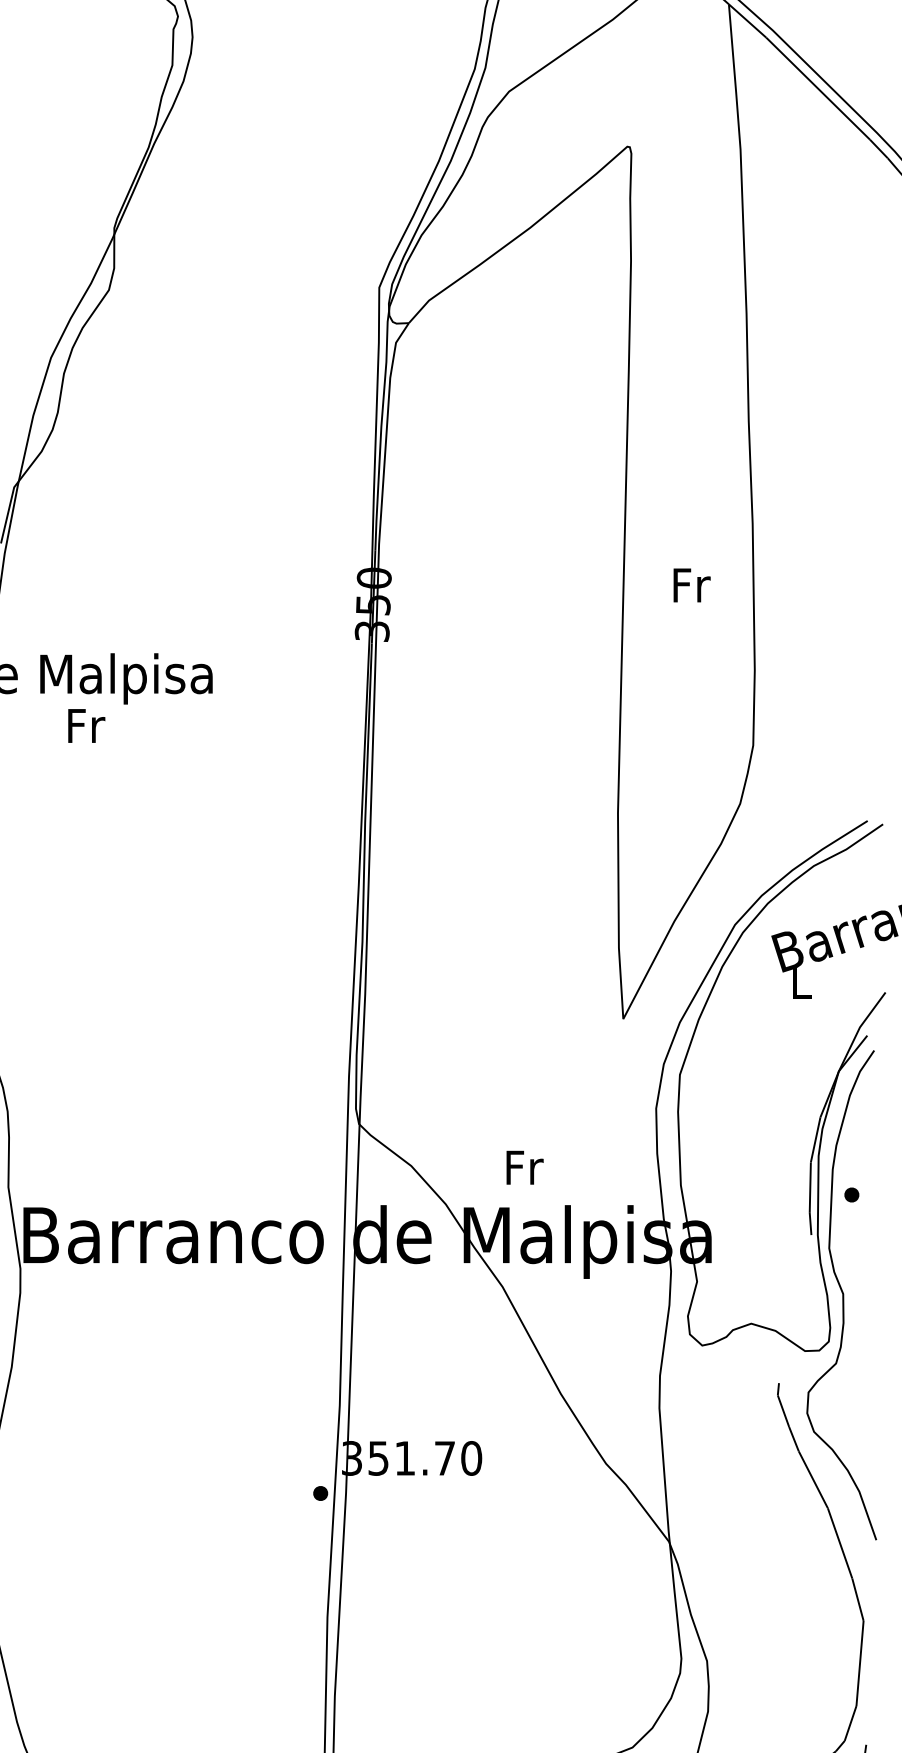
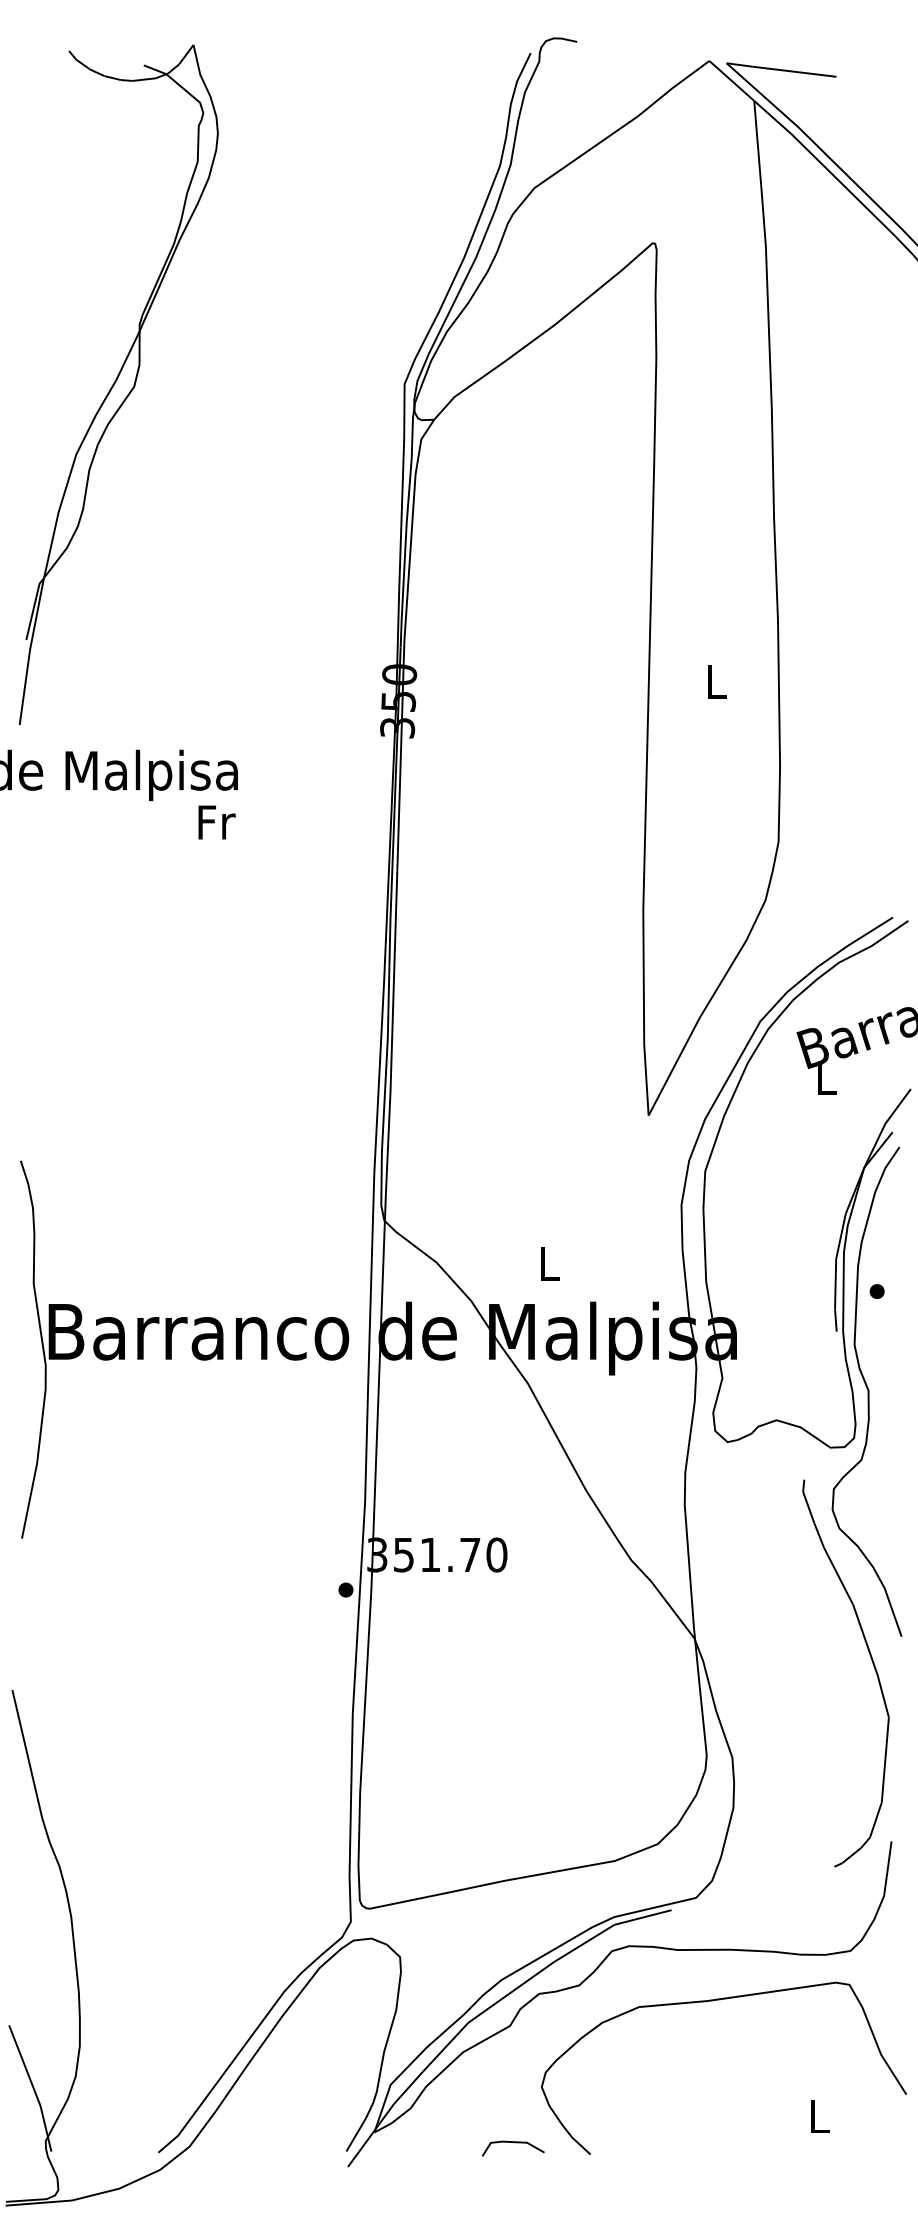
text: (692, 584) -> (717, 681), Fr -> L
text: (86, 725) -> (216, 822), moved
text: (525, 1167) -> (550, 1264), Fr -> L

